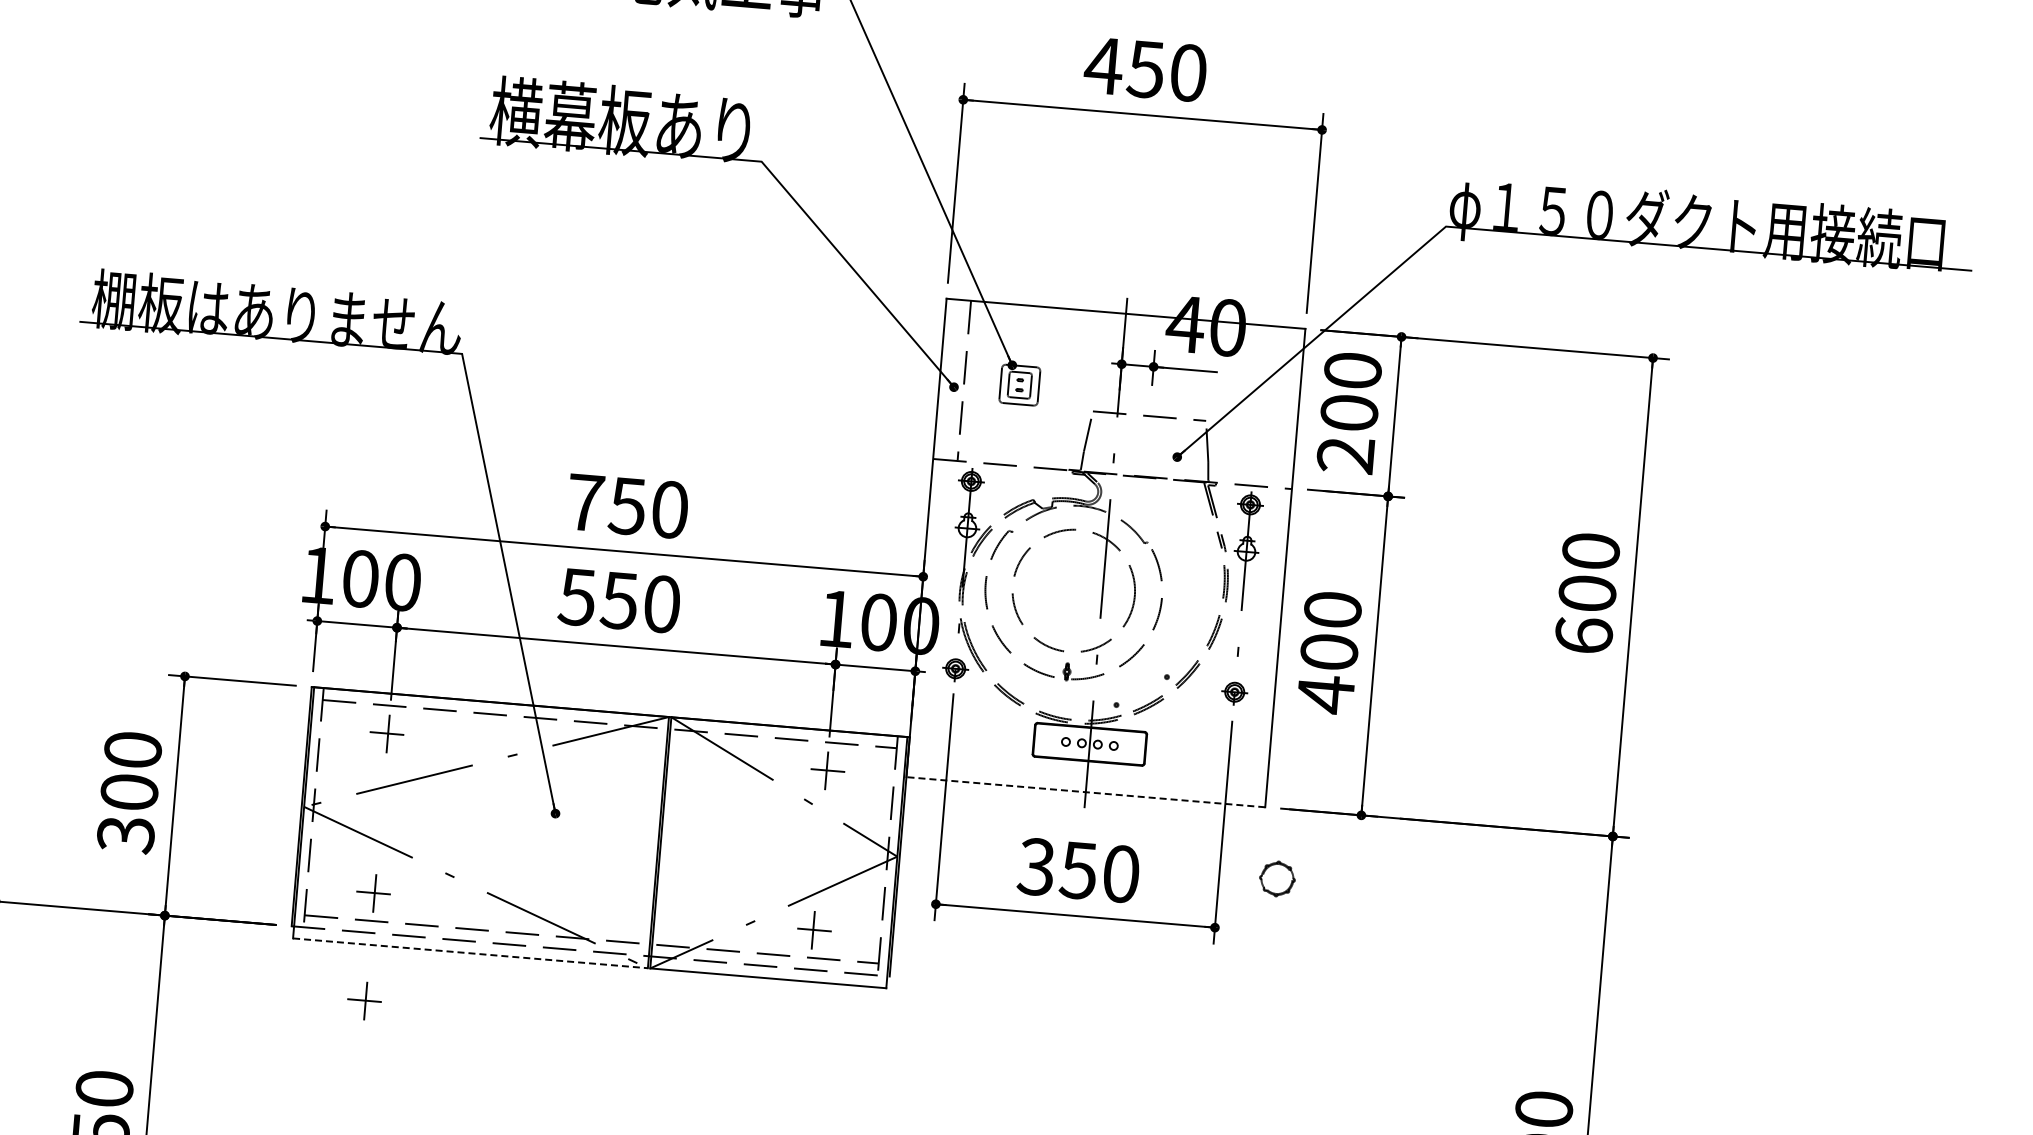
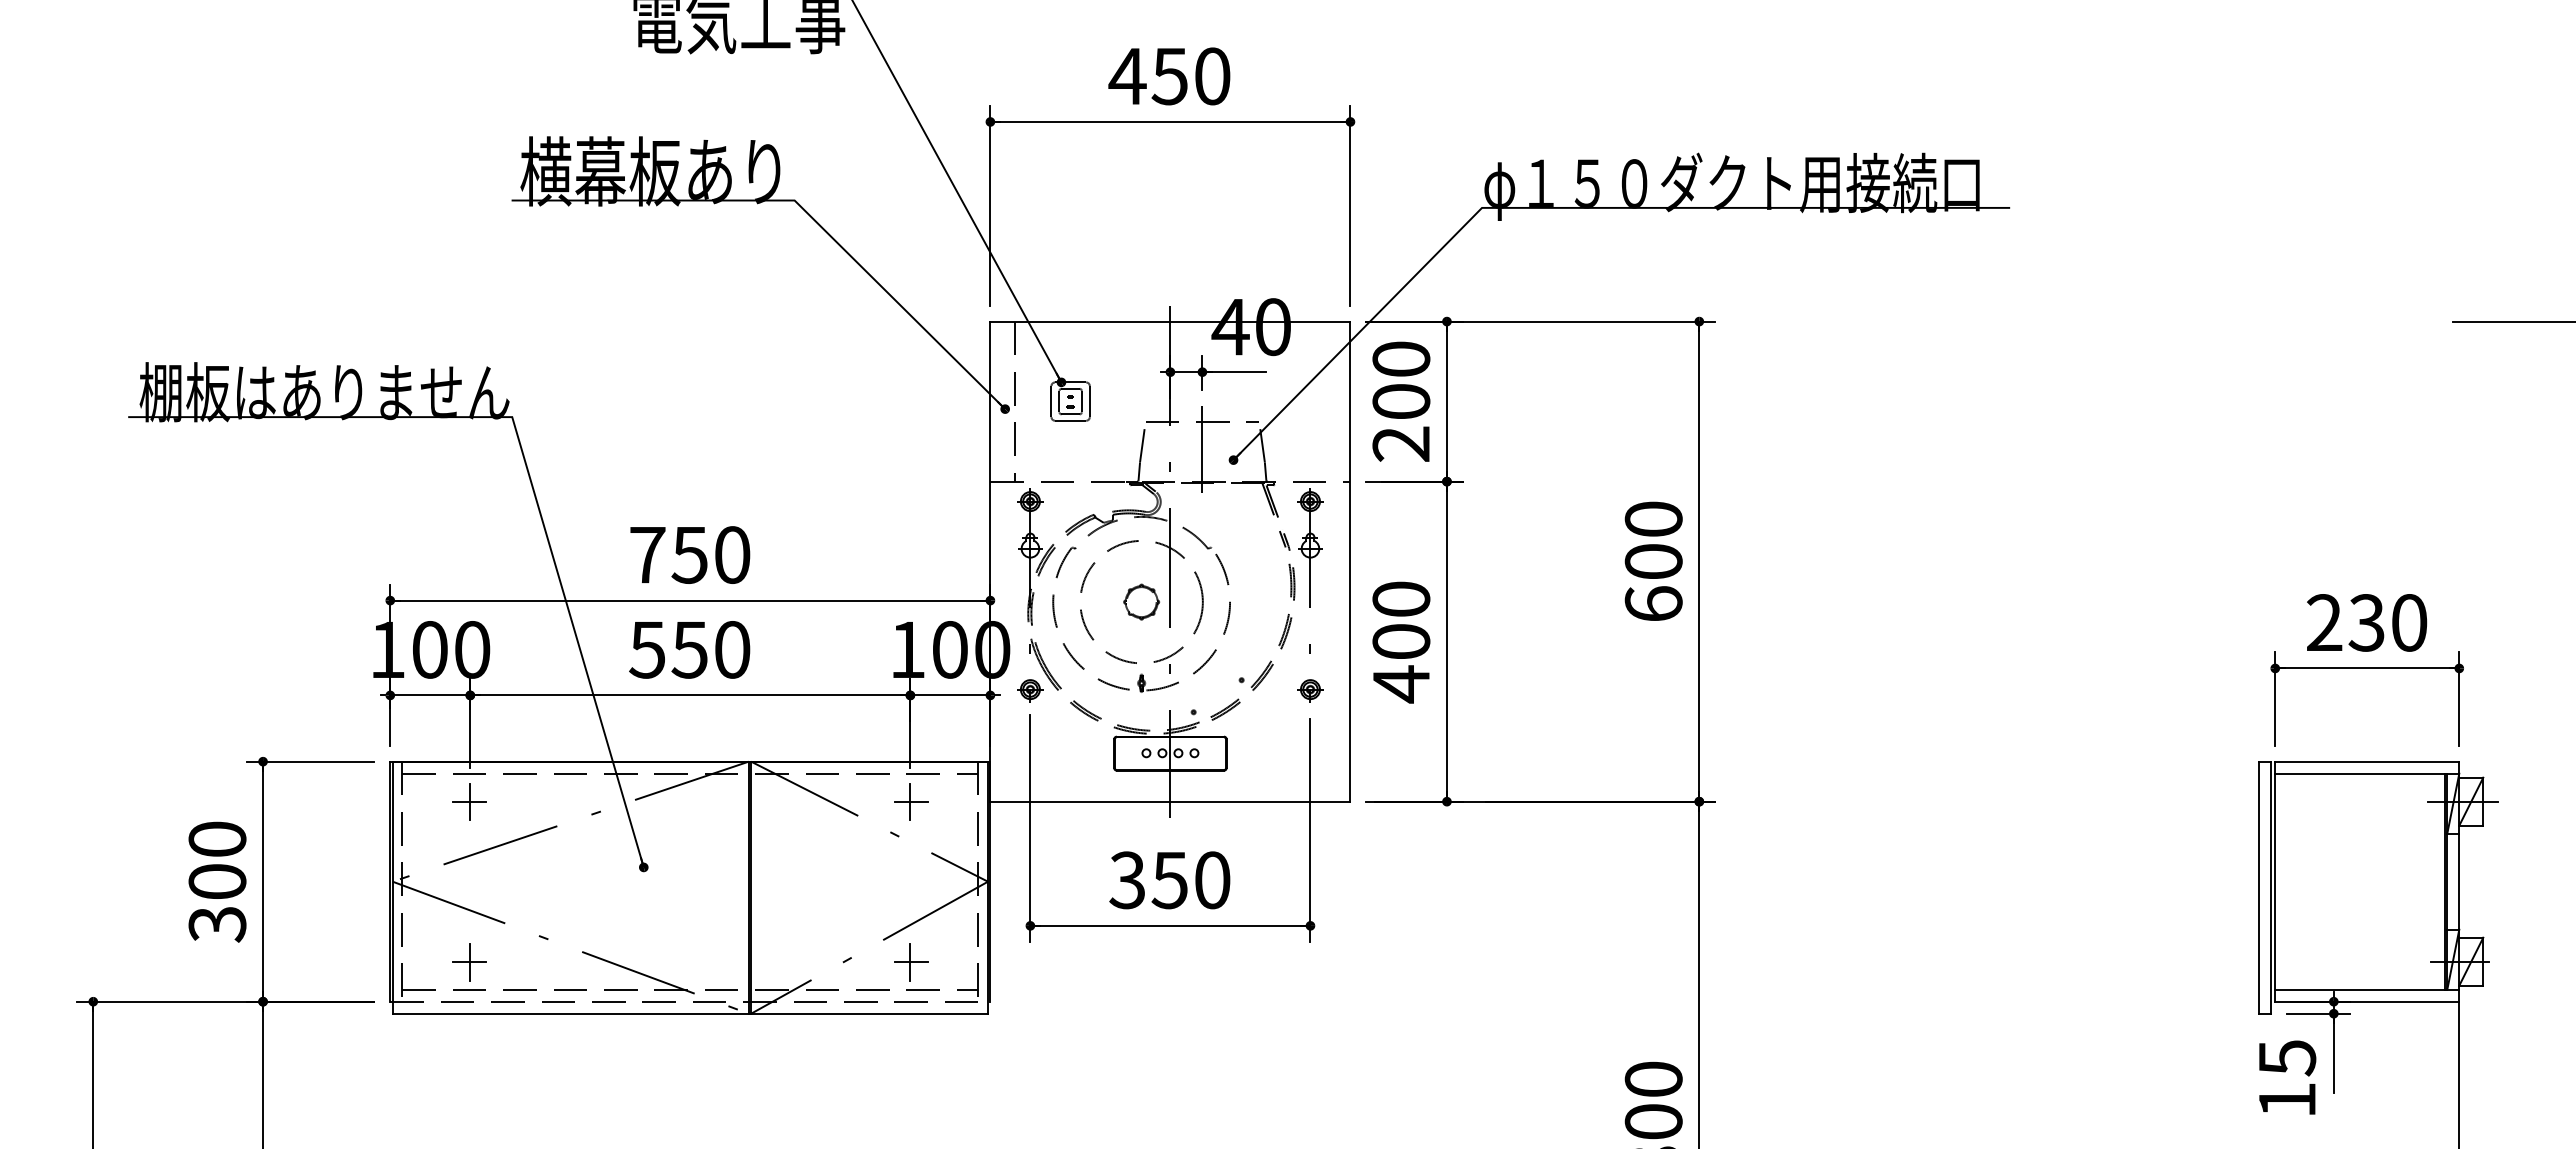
line: (1147, 443) -> (1202, 449), added
line: (1084, 791) -> (1169, 801), dashed -> solid
part: (1277, 878) -> (1141, 601), moved
line: (471, 953) -> (571, 1013), dashed -> solid
part: (364, 1001) -> (469, 1070), removed

